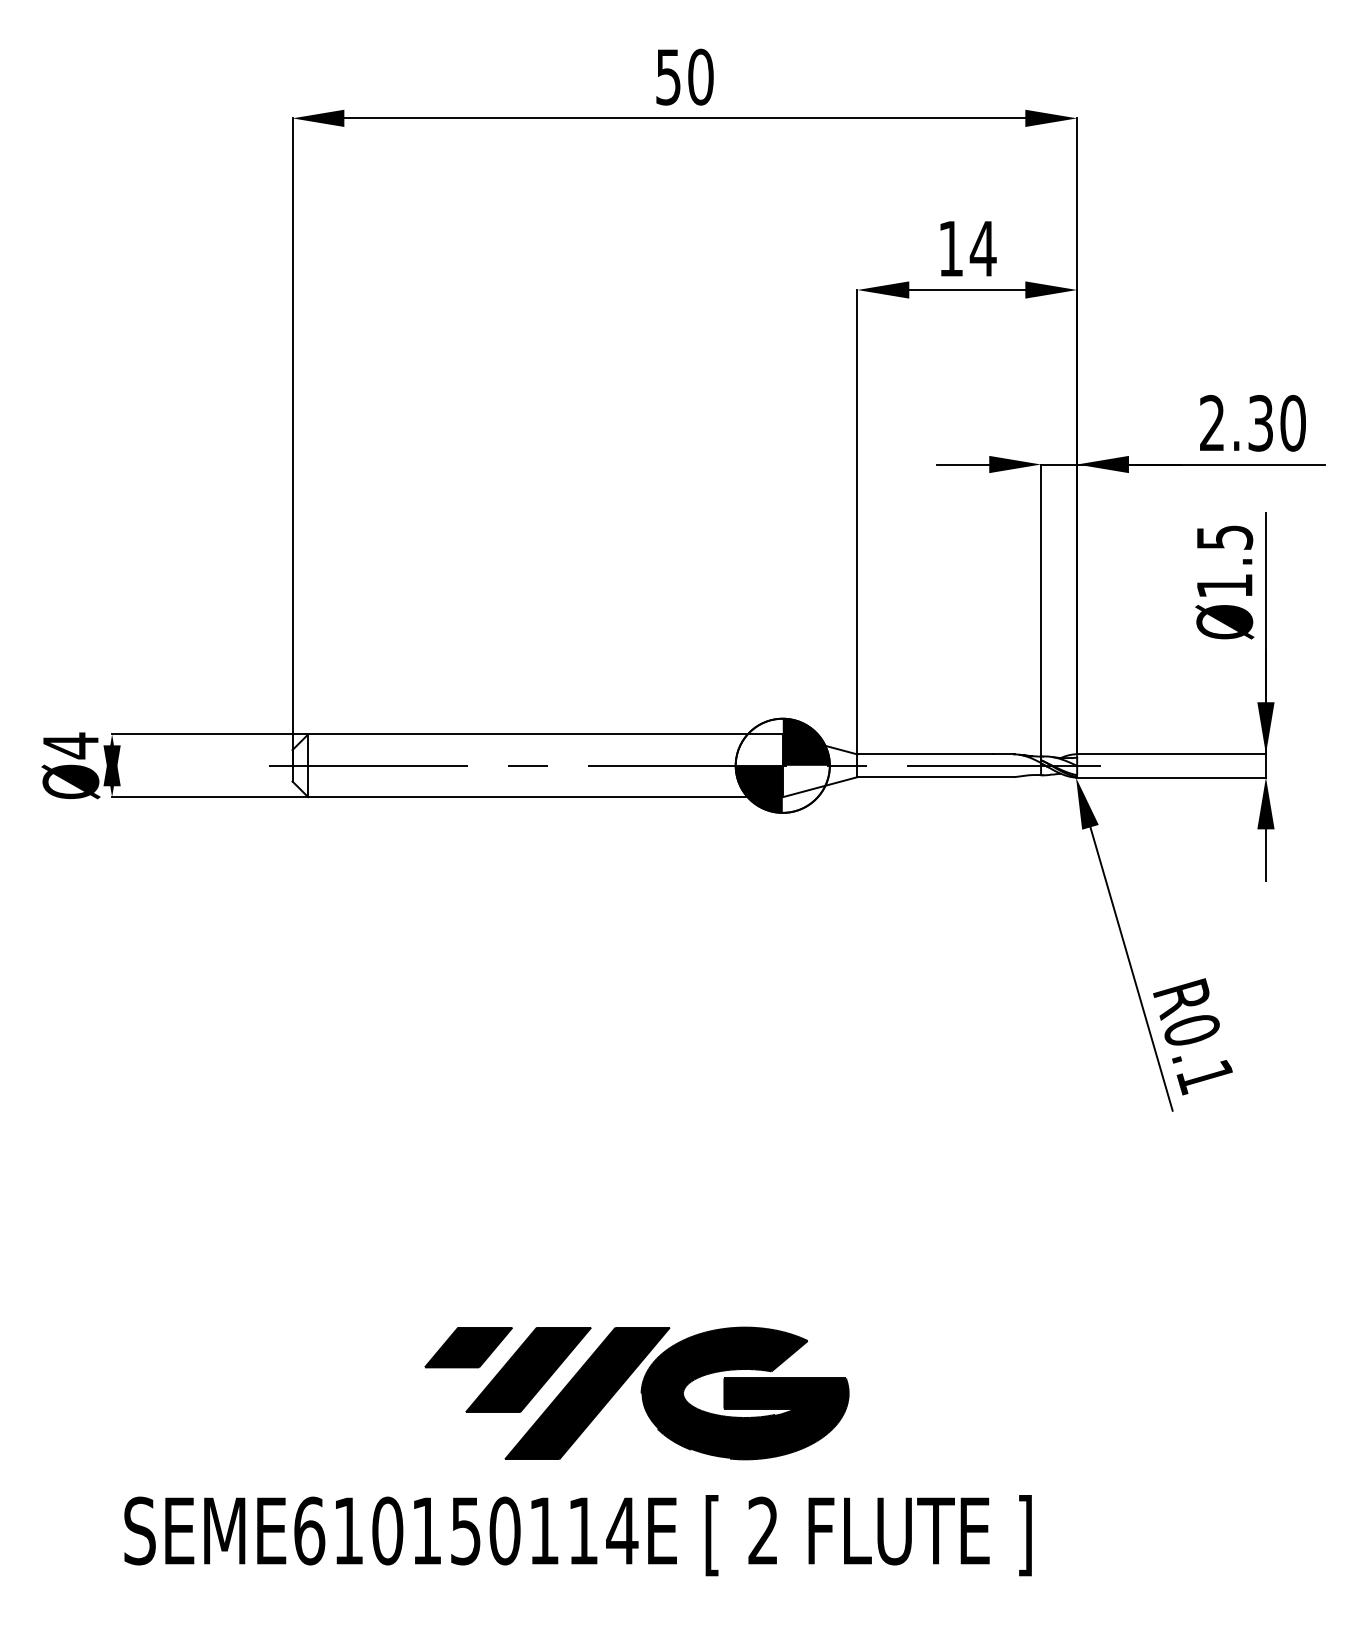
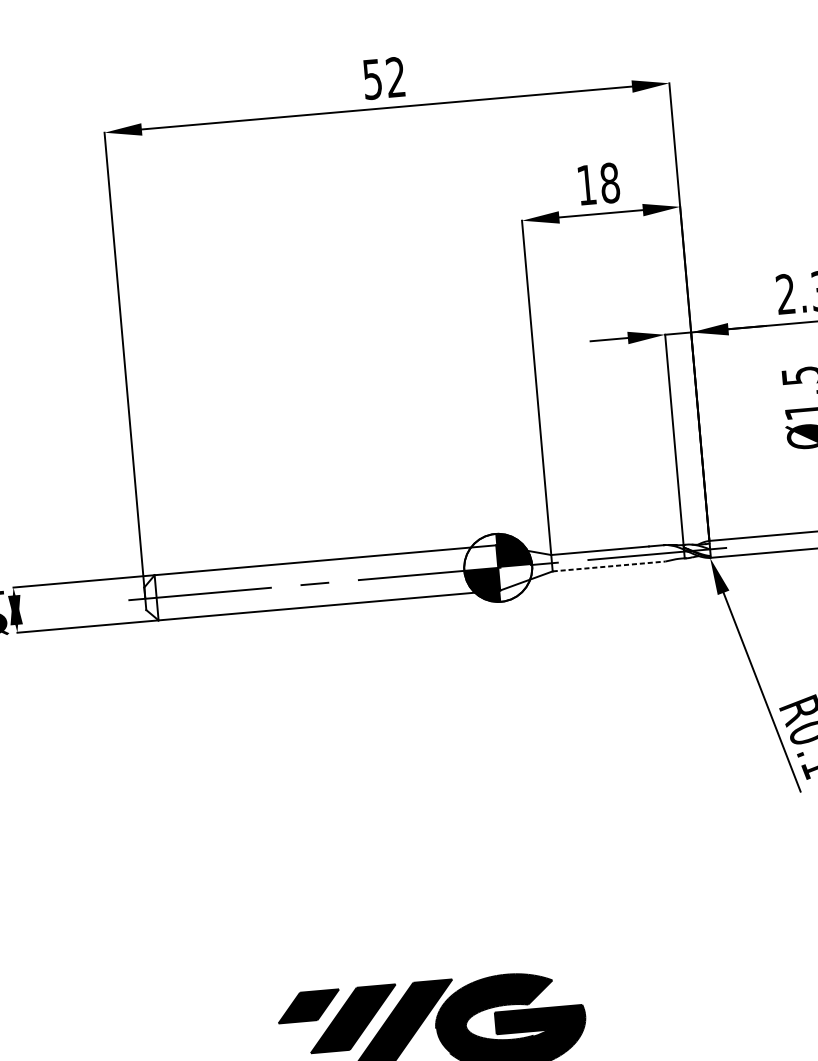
text: (700, 76) -> (395, 76), 50 -> 52
text: (982, 248) -> (609, 182), 14 -> 18
line: (936, 777) -> (609, 566), solid -> dashed

